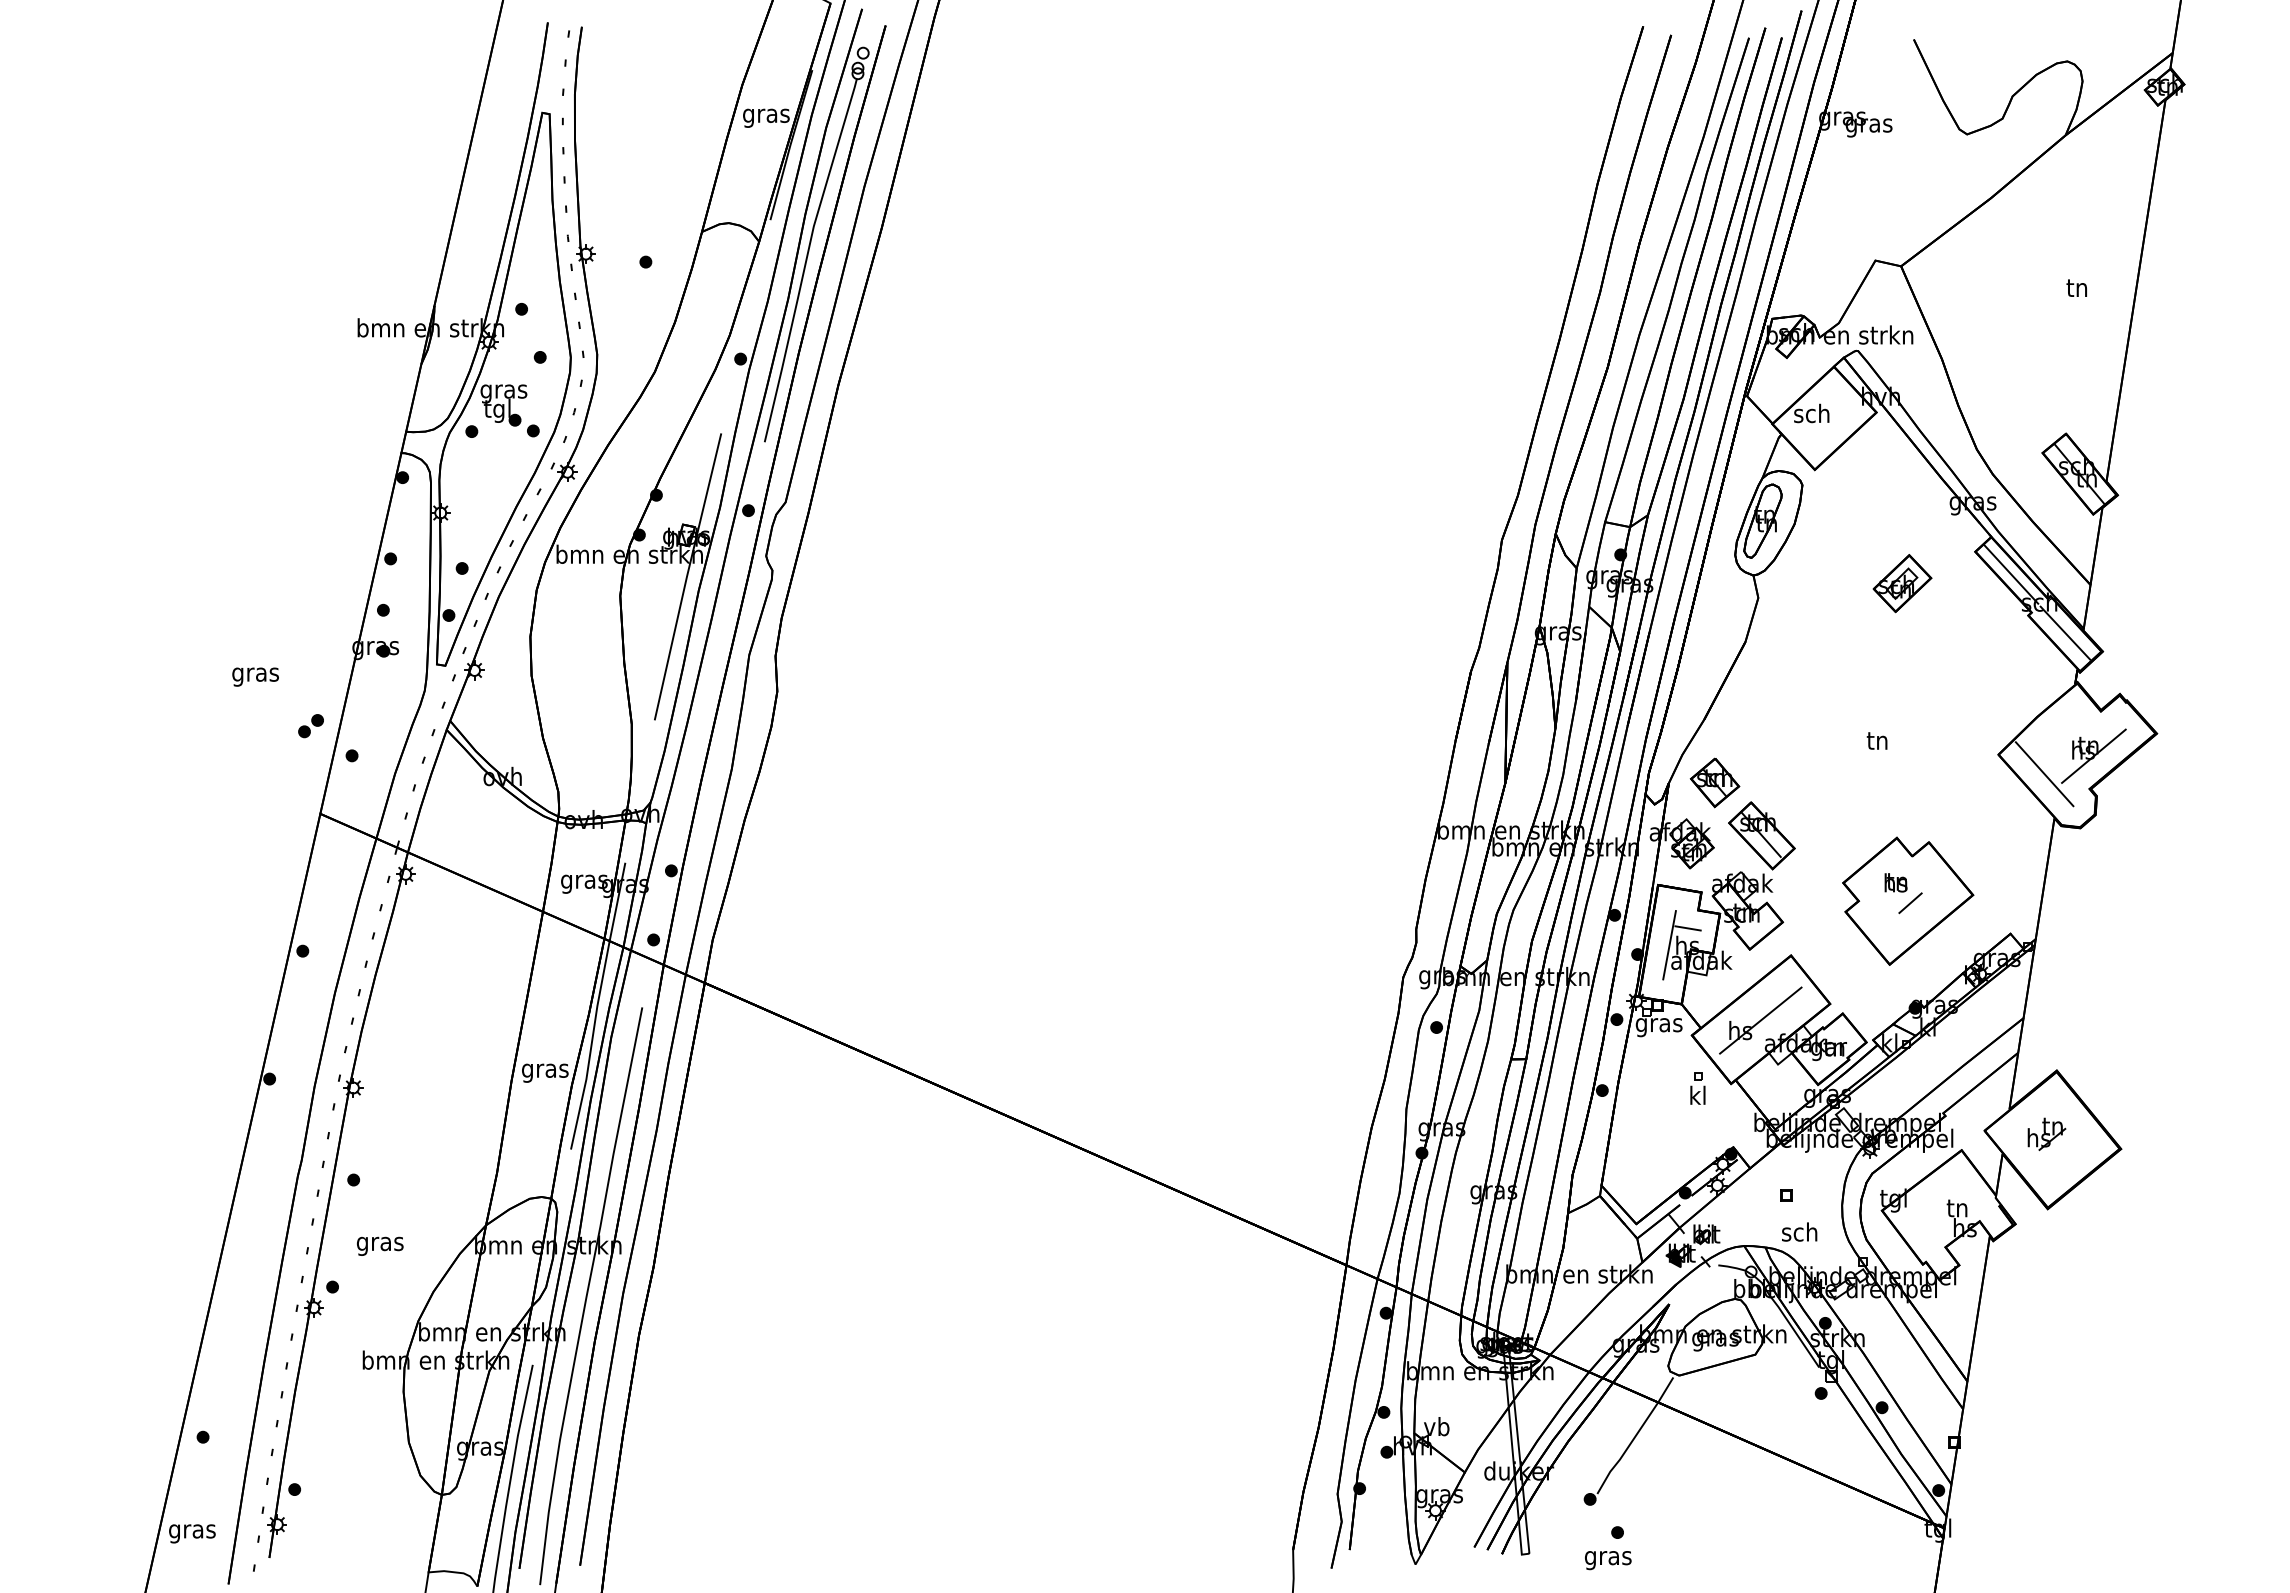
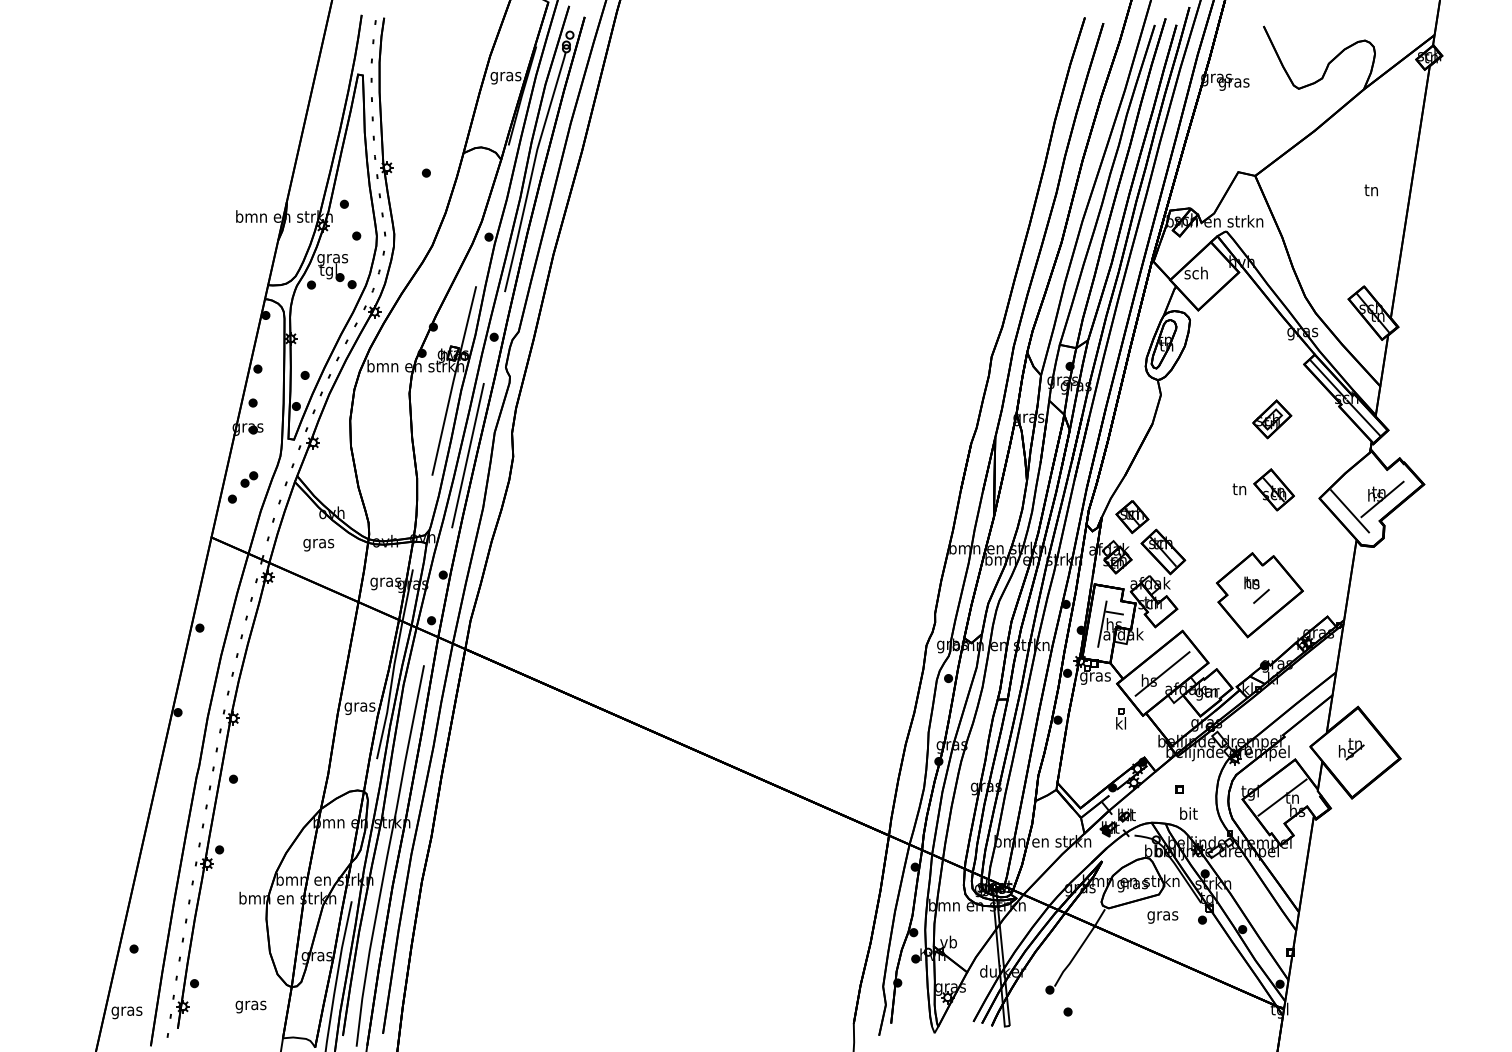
part: (1903, 583) -> (1272, 419), moved
text: (255, 677) -> (318, 545), moved
line: (708, 689) -> (467, 455), added
part: (311, 726) -> (249, 479), moved
part: (1928, 741) -> (1273, 489), added
line: (1942, 1207) -> (1282, 797), added
text: (1798, 1231) -> (1187, 813), sch -> bit
text: (379, 1245) -> (250, 1006), moved
text: (1607, 1560) -> (1162, 917), moved

